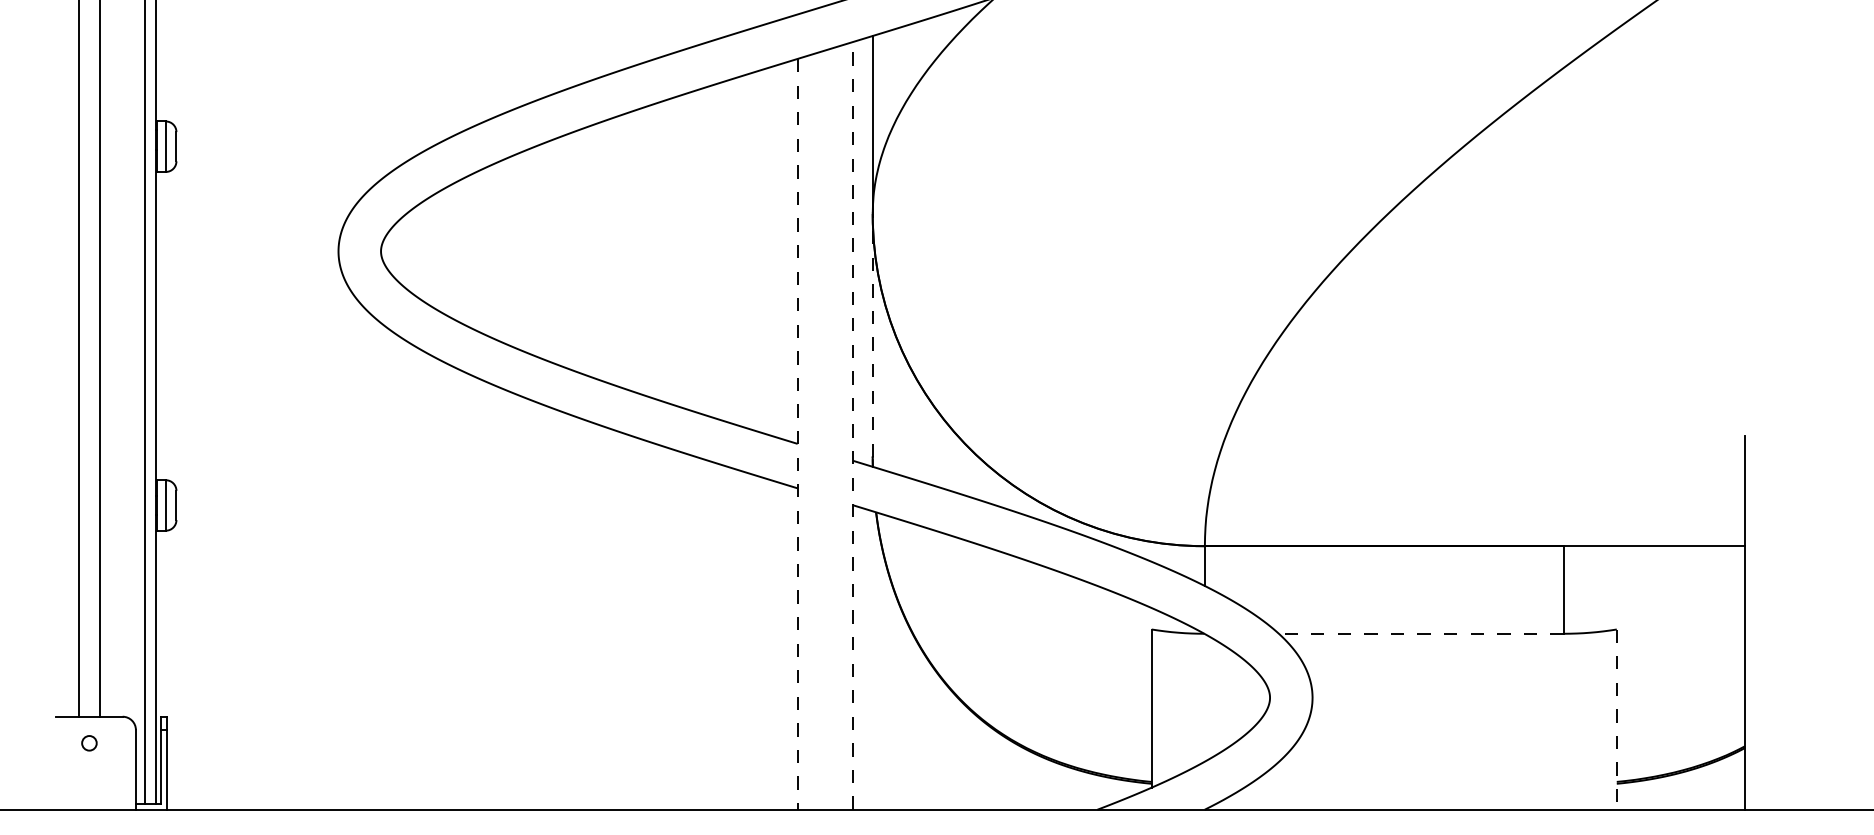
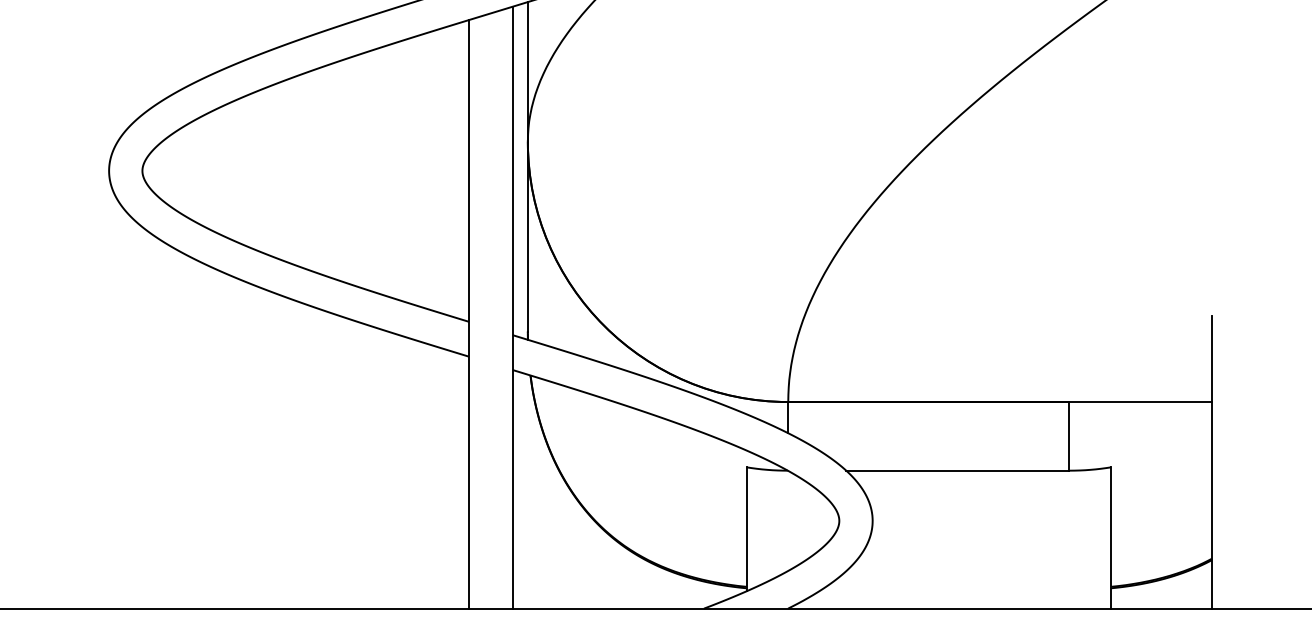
line: (872, 335) -> (527, 236), dashed -> solid
line: (853, 425) -> (512, 307), dashed -> solid
line: (797, 434) -> (468, 314), dashed -> solid
line: (1420, 633) -> (957, 470), dashed -> solid
line: (1616, 720) -> (1110, 538), dashed -> solid

